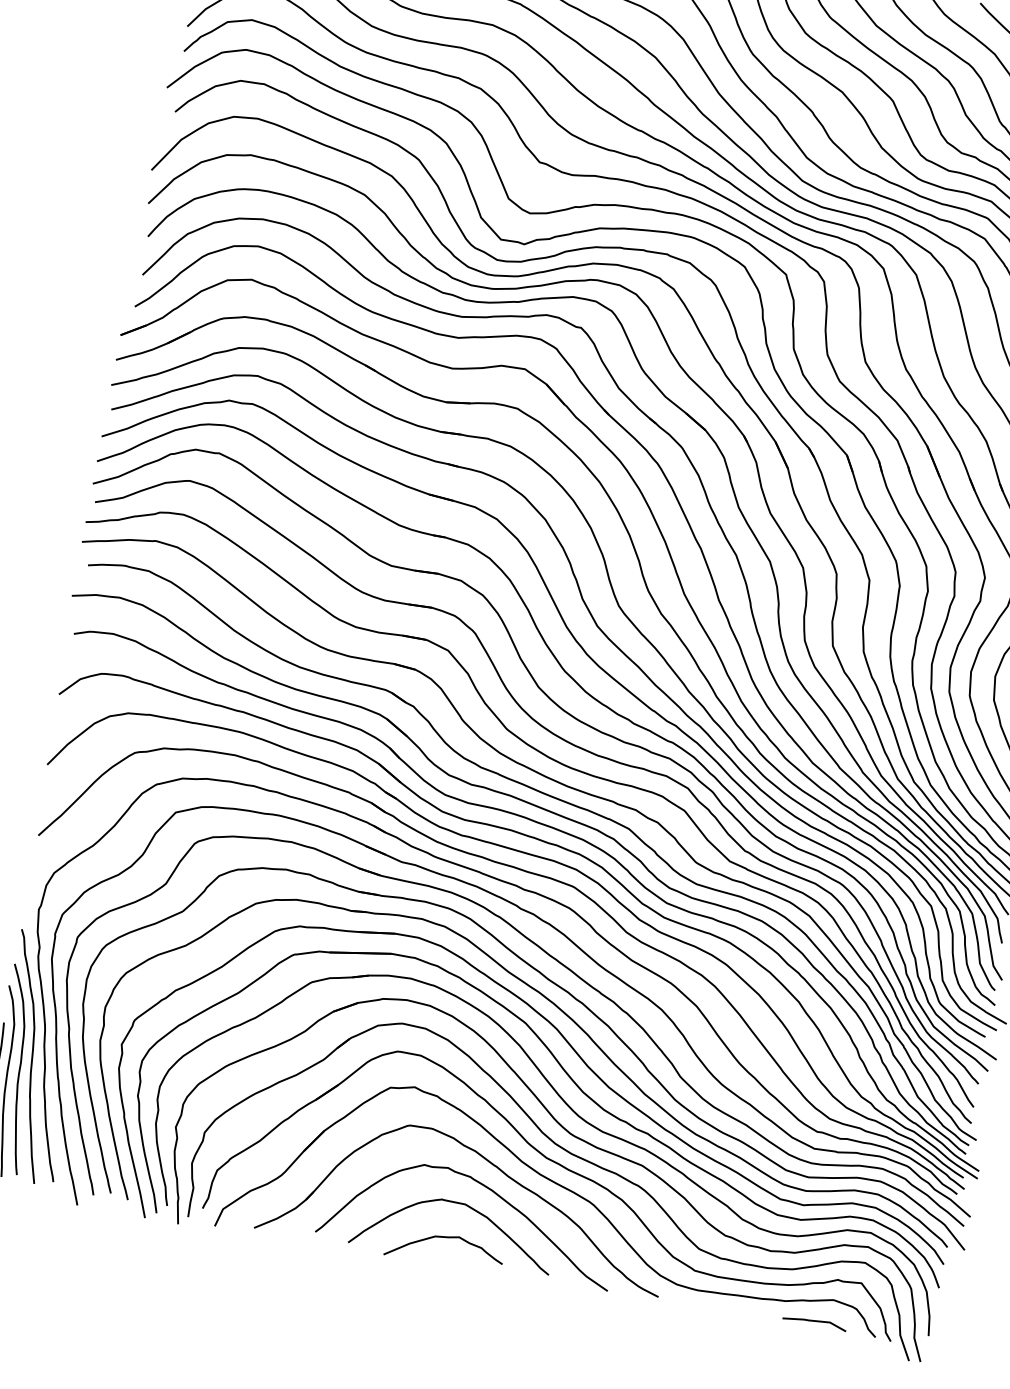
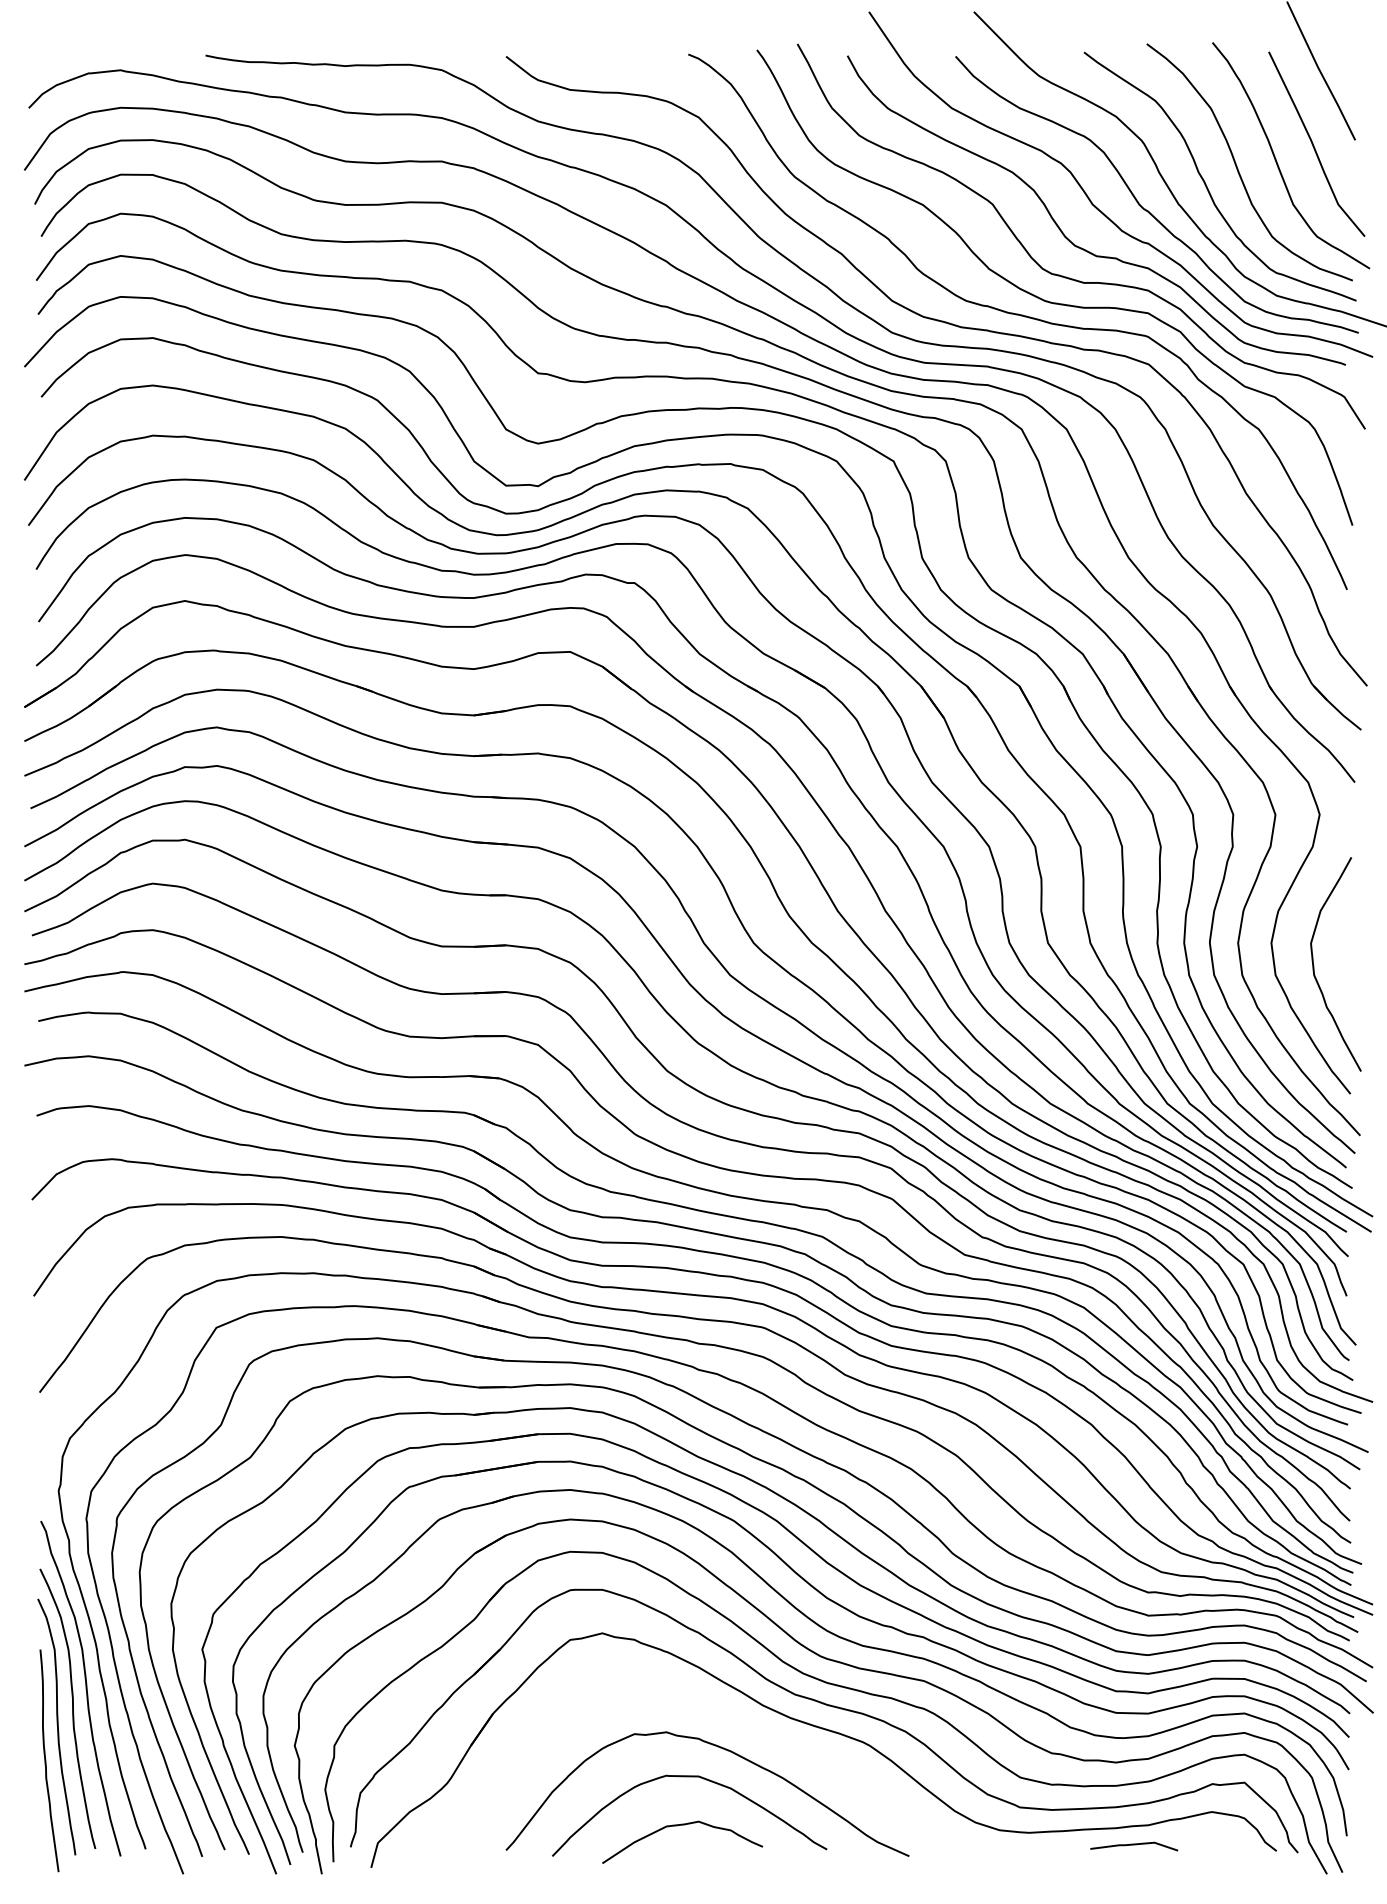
part: (489, 1163) -> (720, 1715), removed
line: (815, 1321) -> (1134, 1845), moved

